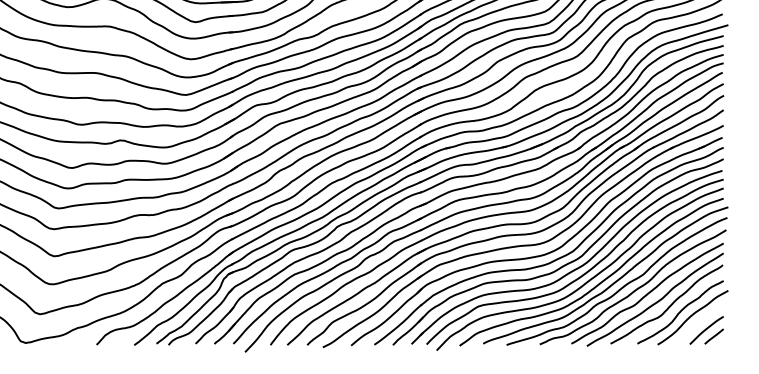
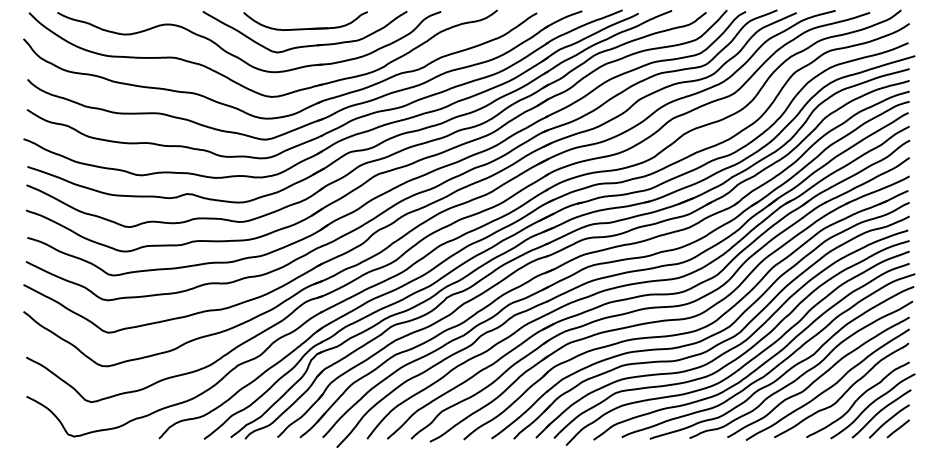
curve: (699, 322) -> (880, 412), added

